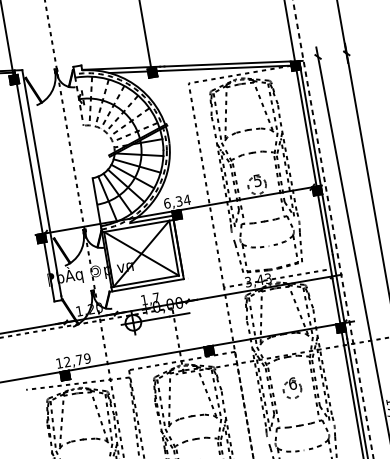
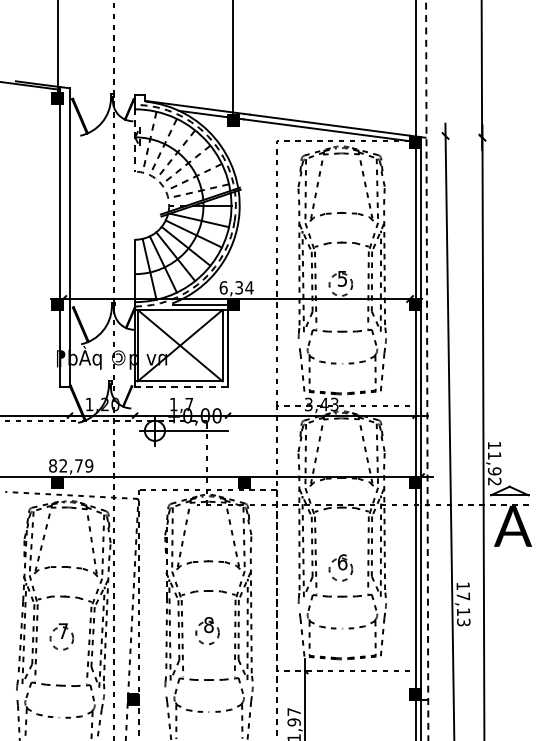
line: (147, 285) -> (181, 386), solid -> dashed
text: (59, 363) -> (53, 465), 12,79 -> 82,79
part: (291, 388) -> (340, 567), moved

